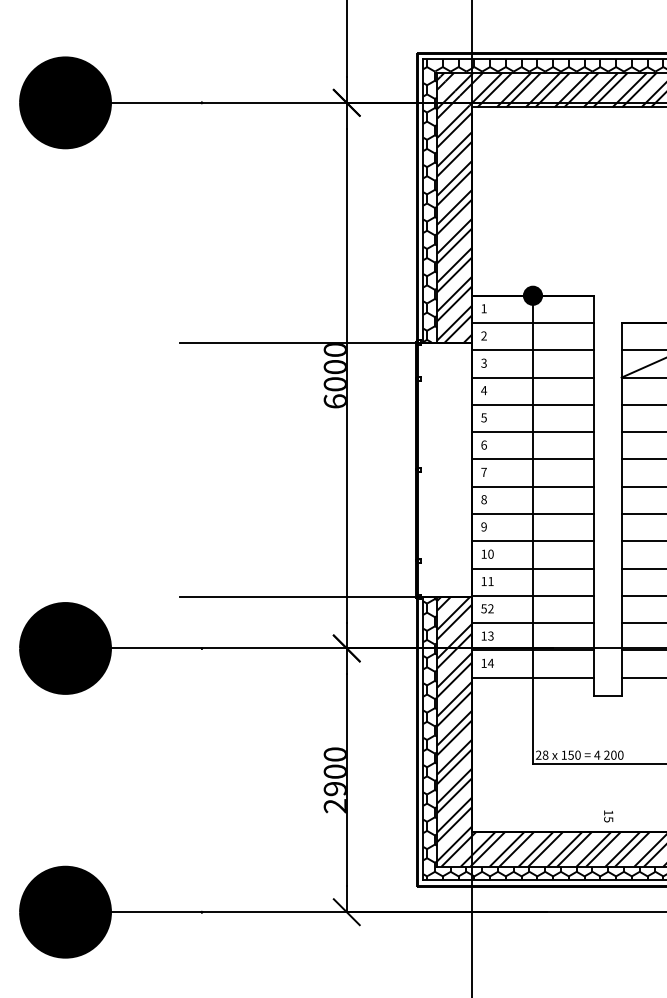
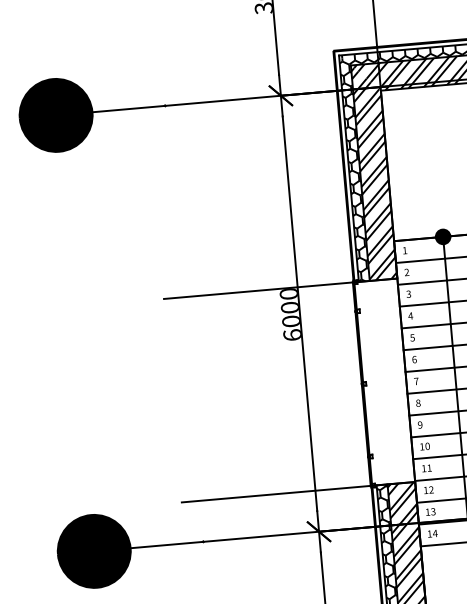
text: (483, 608) -> (425, 490), 52 -> 12

